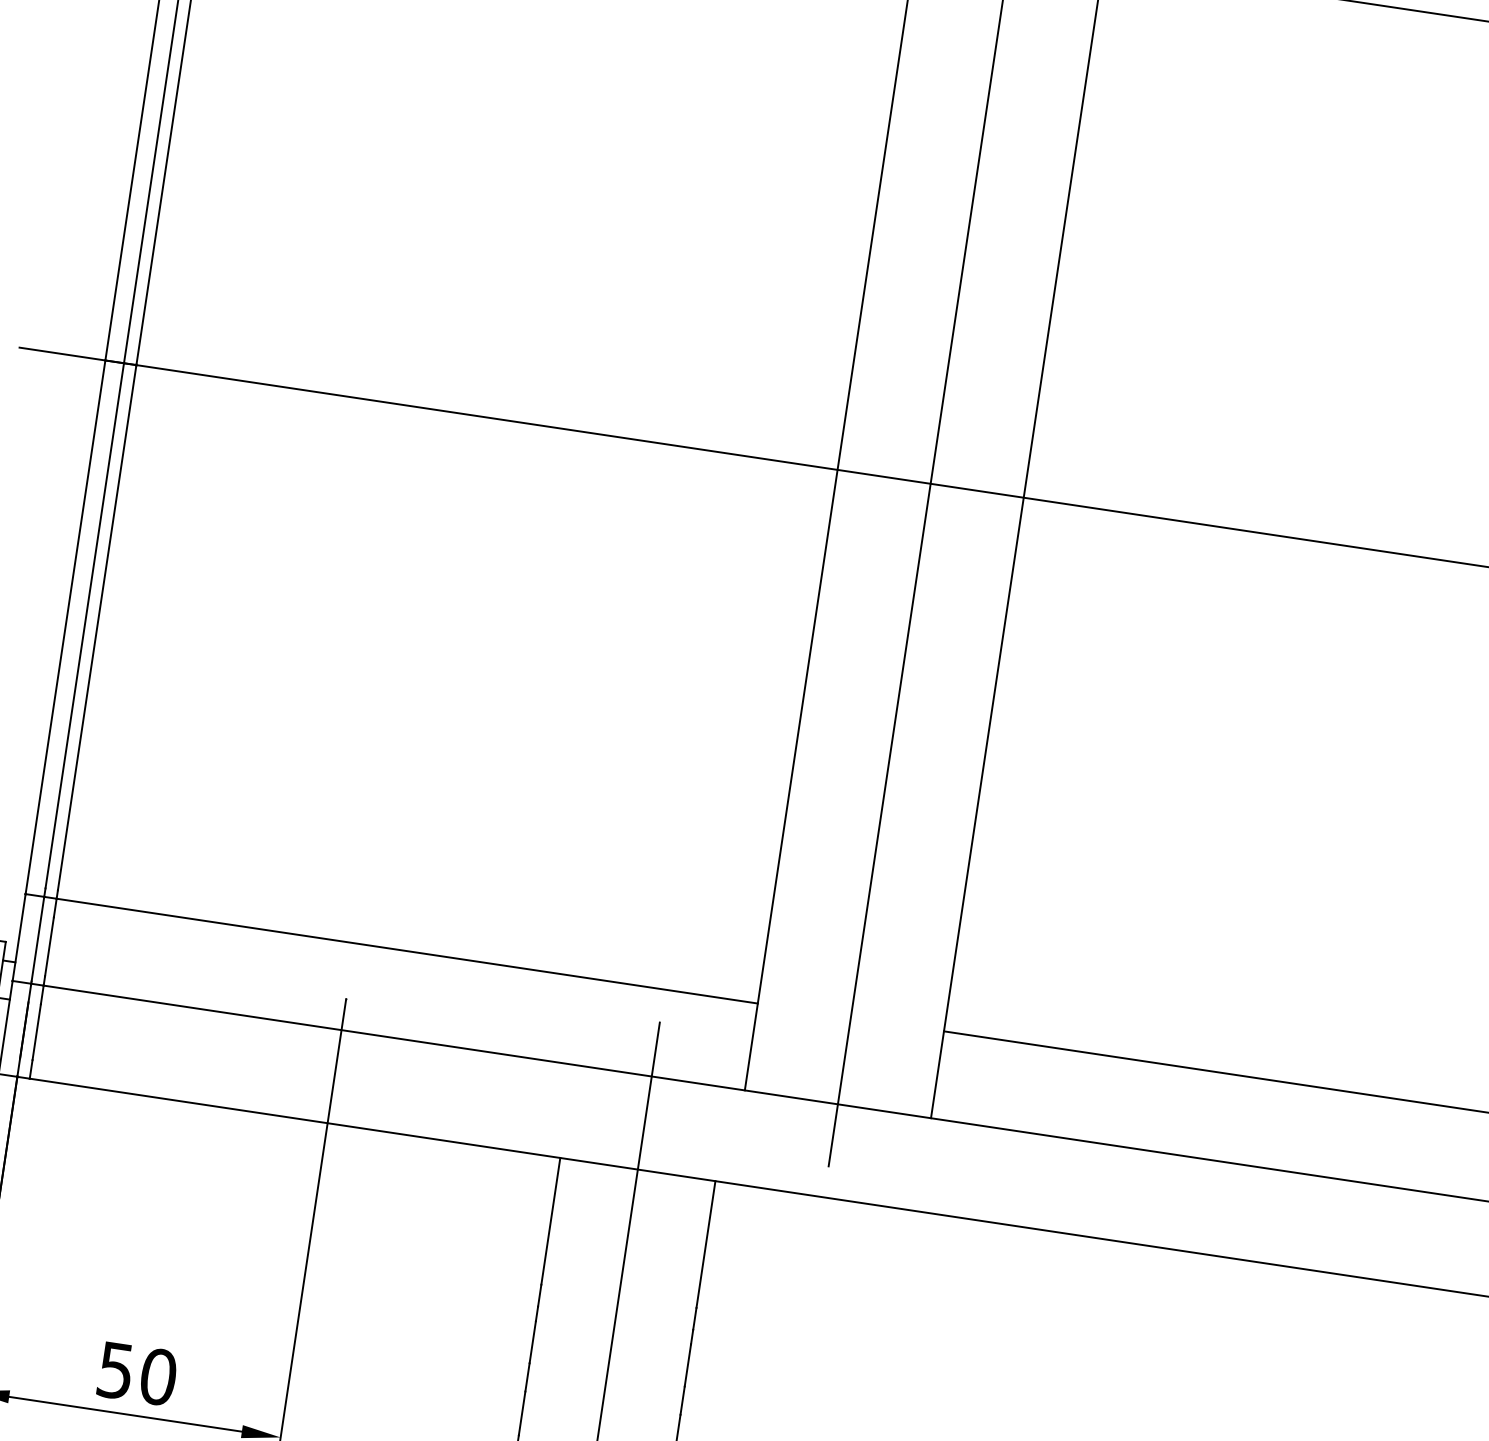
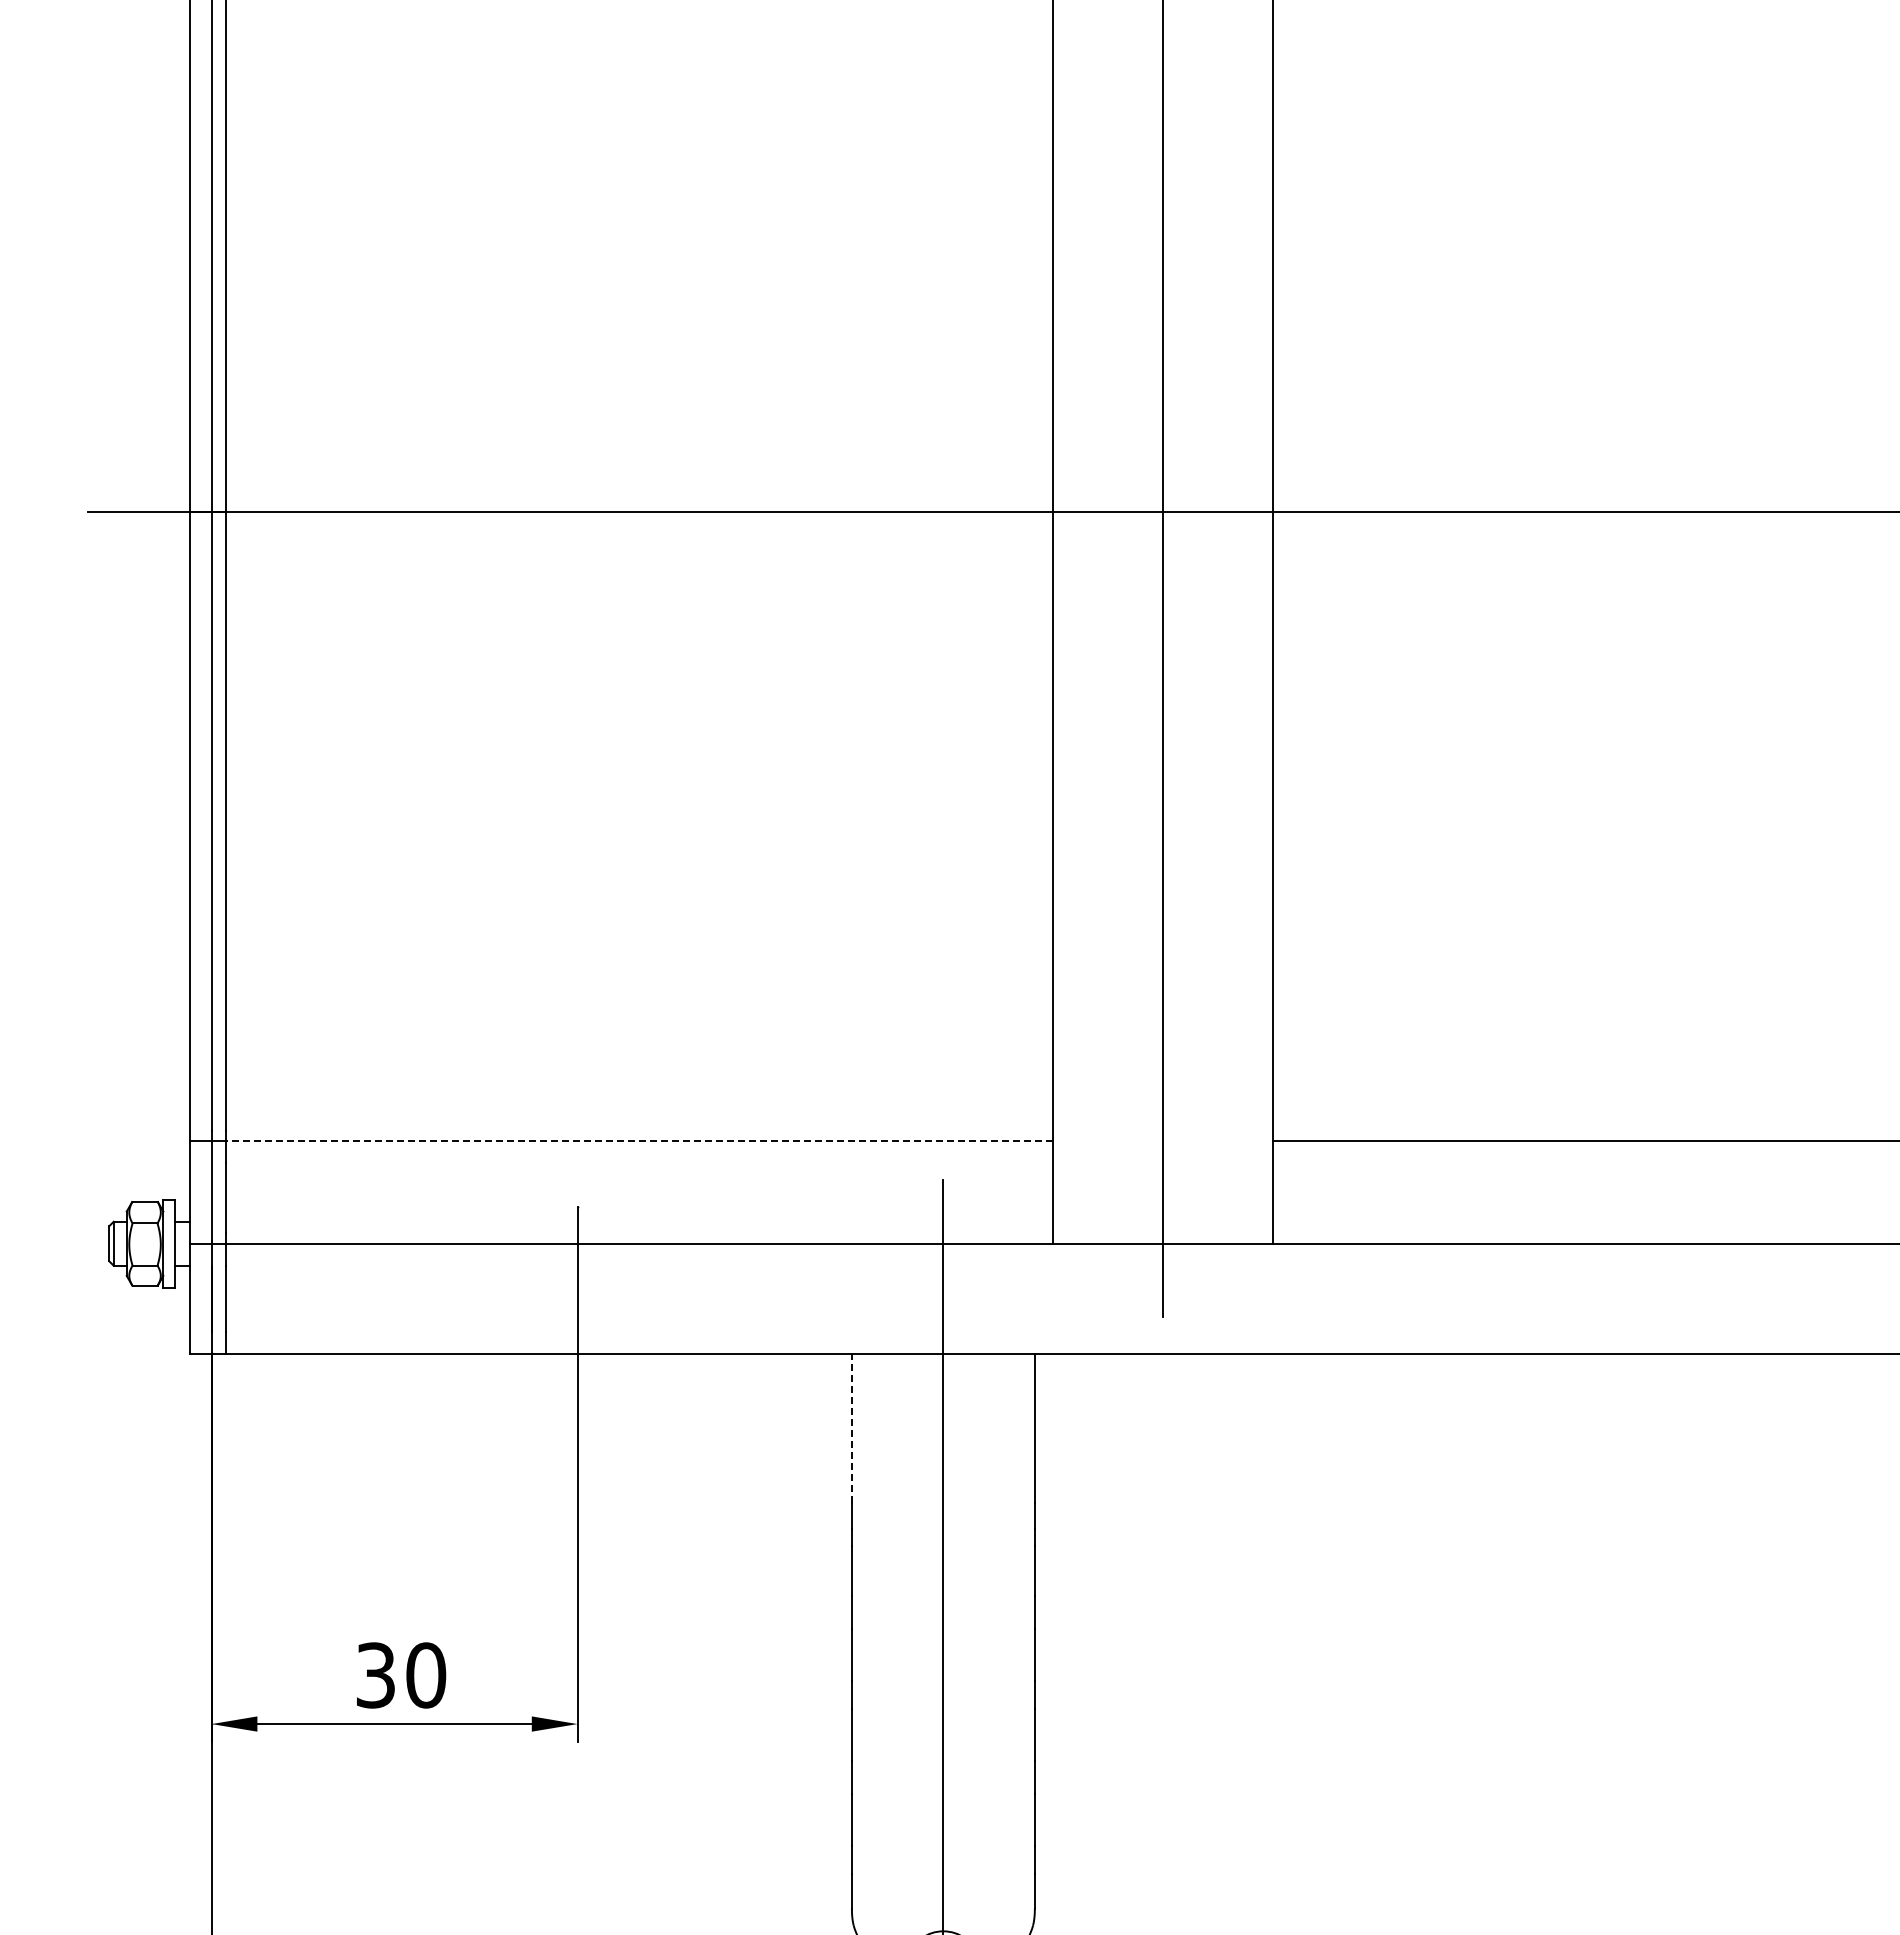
line: (407, 951) -> (639, 1141), solid -> dashed
line: (550, 1221) -> (851, 1428), solid -> dashed
text: (115, 1370) -> (375, 1675), 50 -> 30

